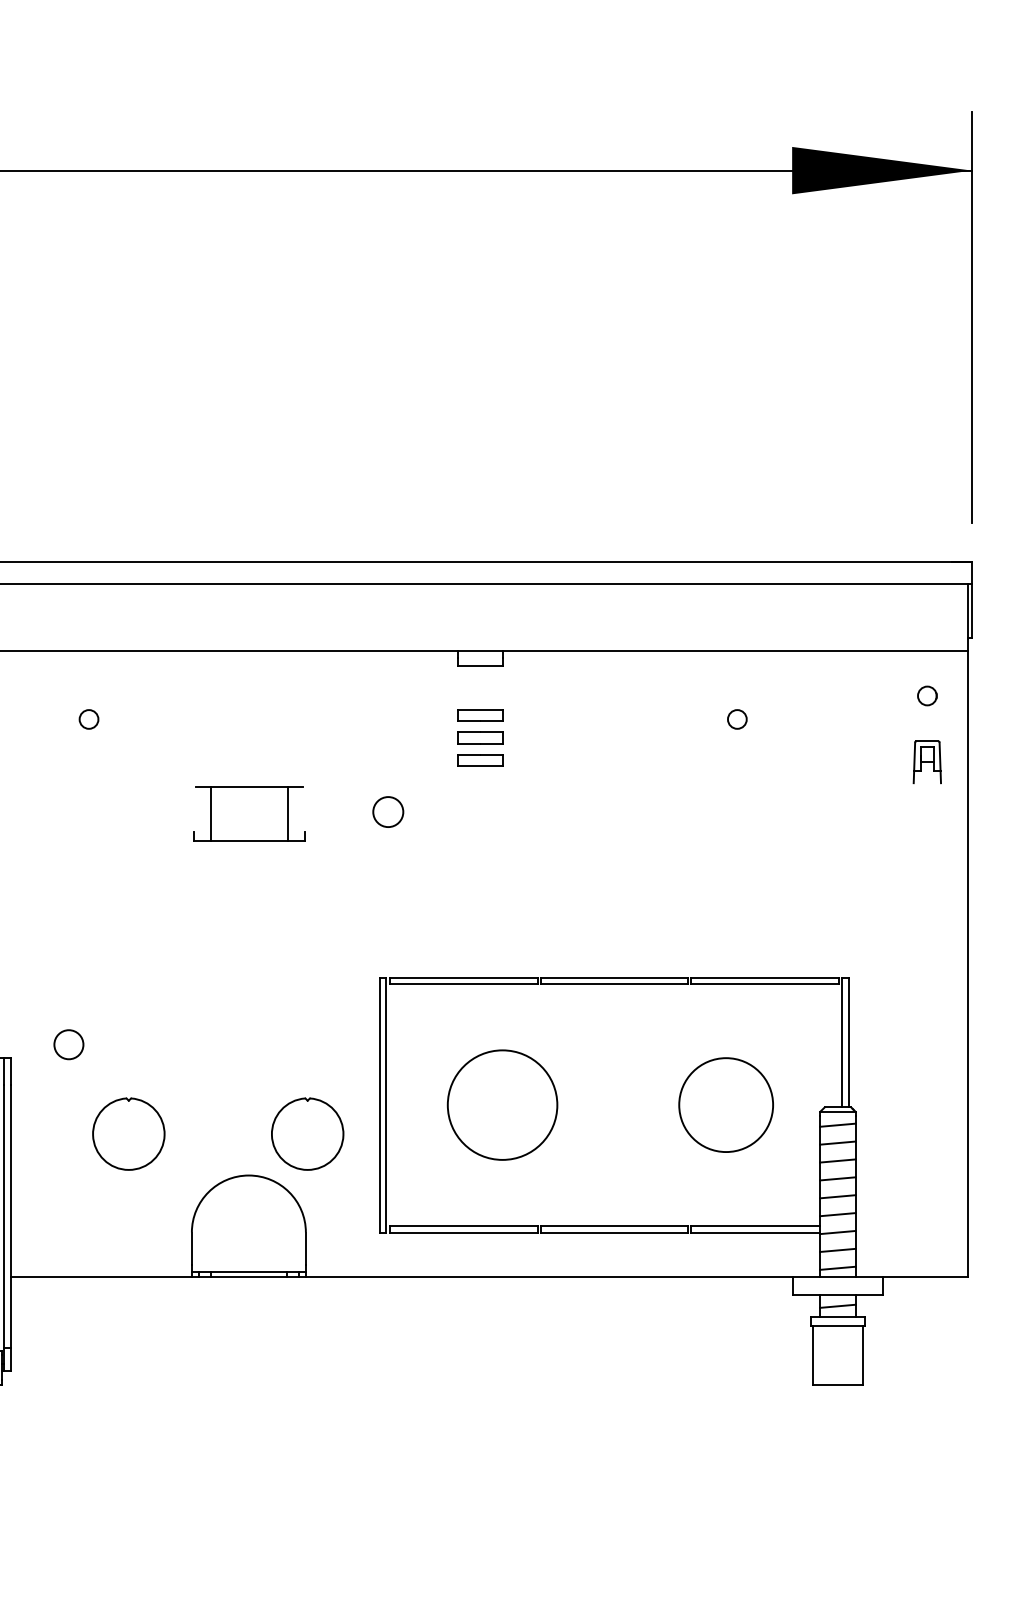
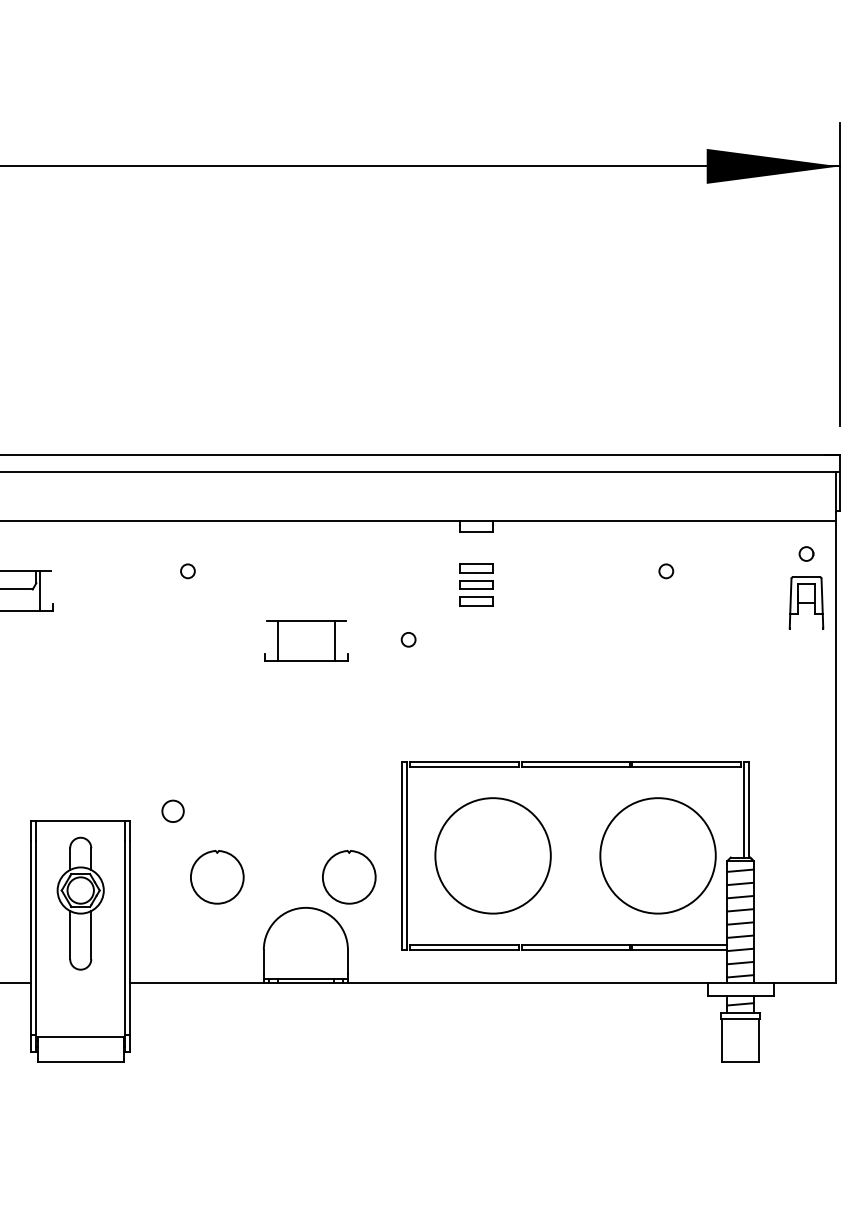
part: (927, 761) -> (806, 602), size x1.67
circle: (387, 811) -> (408, 639), size x0.62
circle: (501, 1104) -> (492, 855), size x1.43
circle: (725, 1104) -> (657, 855), size x1.67

